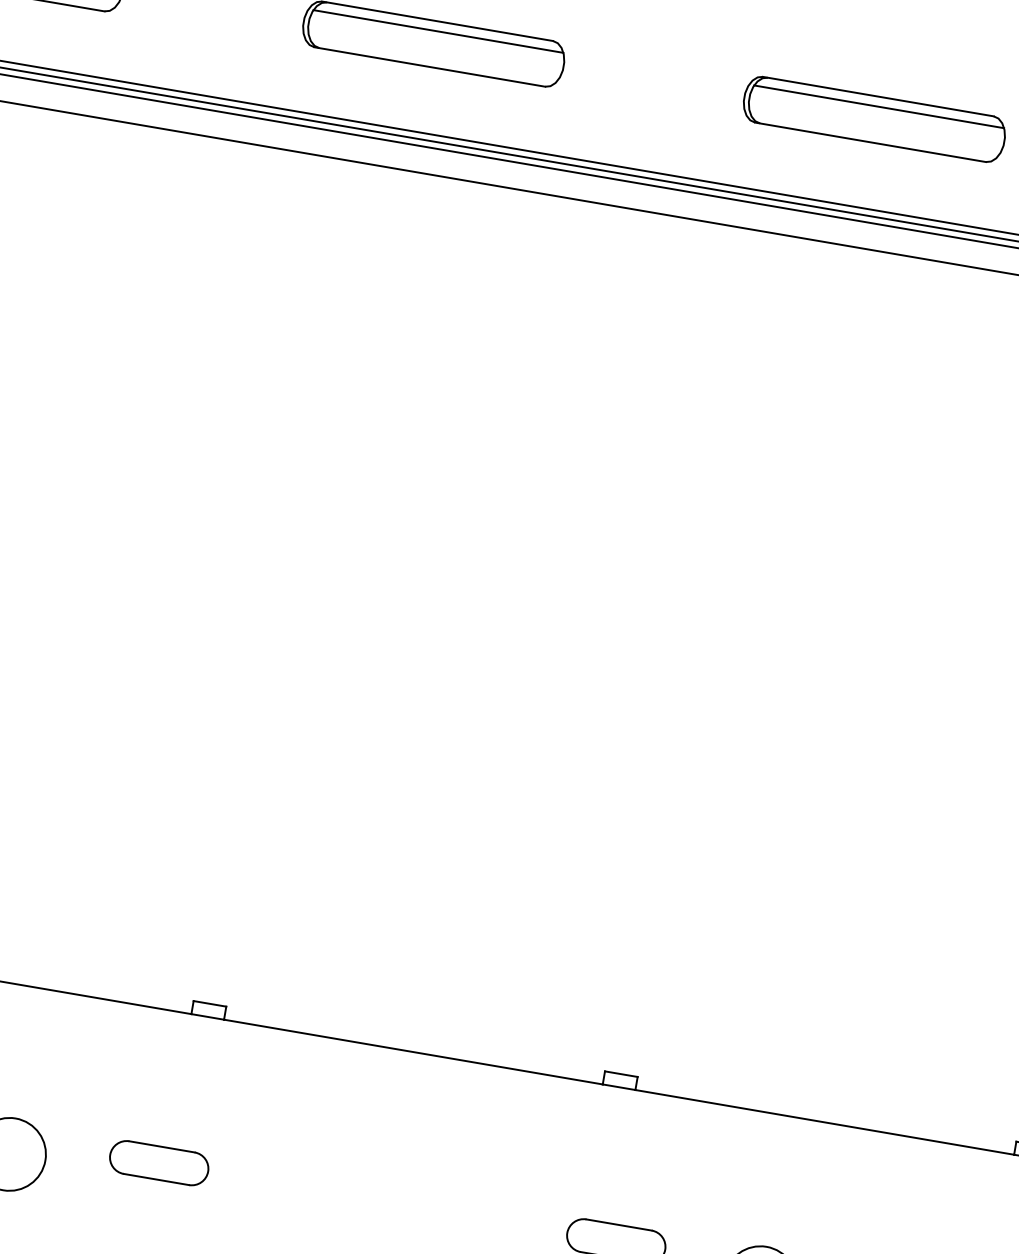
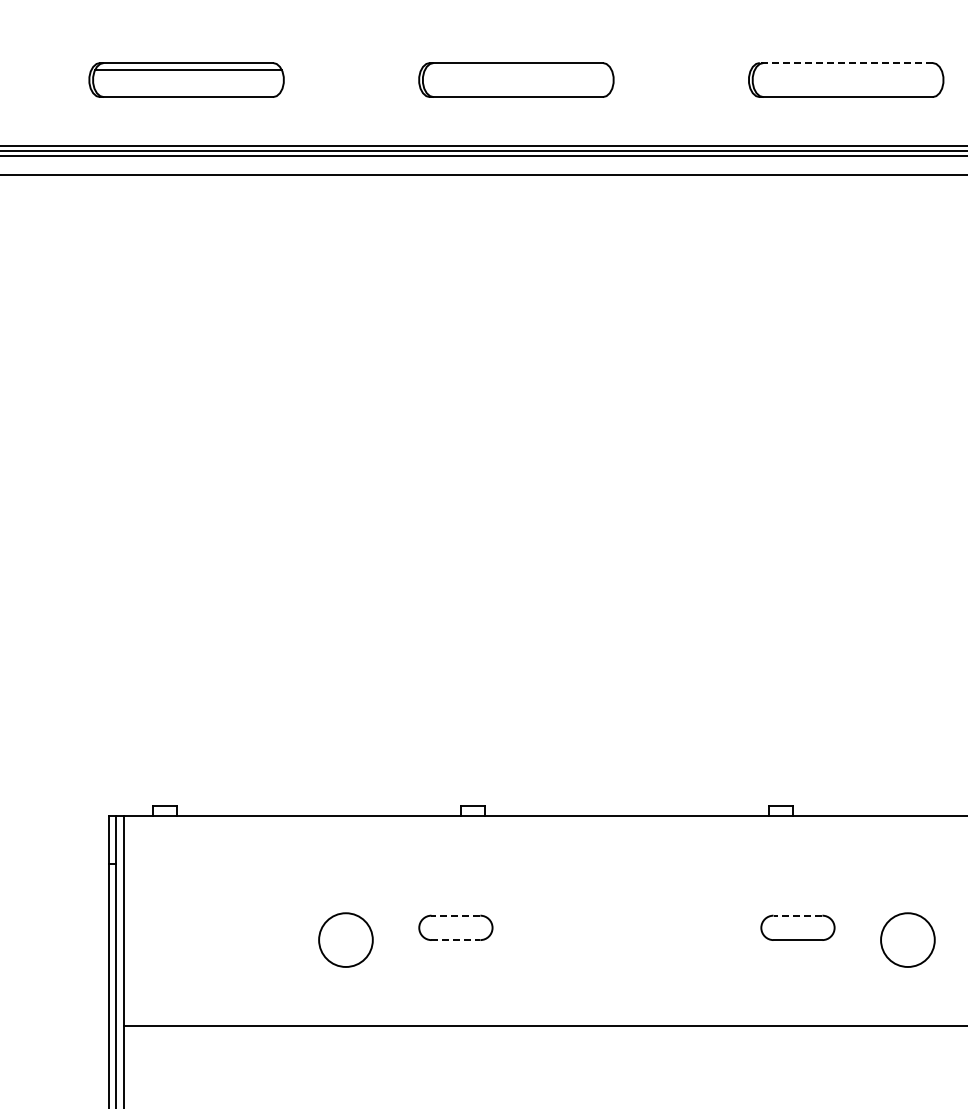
line: (437, 31) -> (517, 70), removed
line: (877, 95) -> (845, 62), solid -> dashed
line: (878, 106) -> (847, 70), removed
line: (161, 1146) -> (455, 915), solid -> dashed
line: (157, 1180) -> (456, 940), solid -> dashed
line: (618, 1224) -> (797, 915), solid -> dashed

